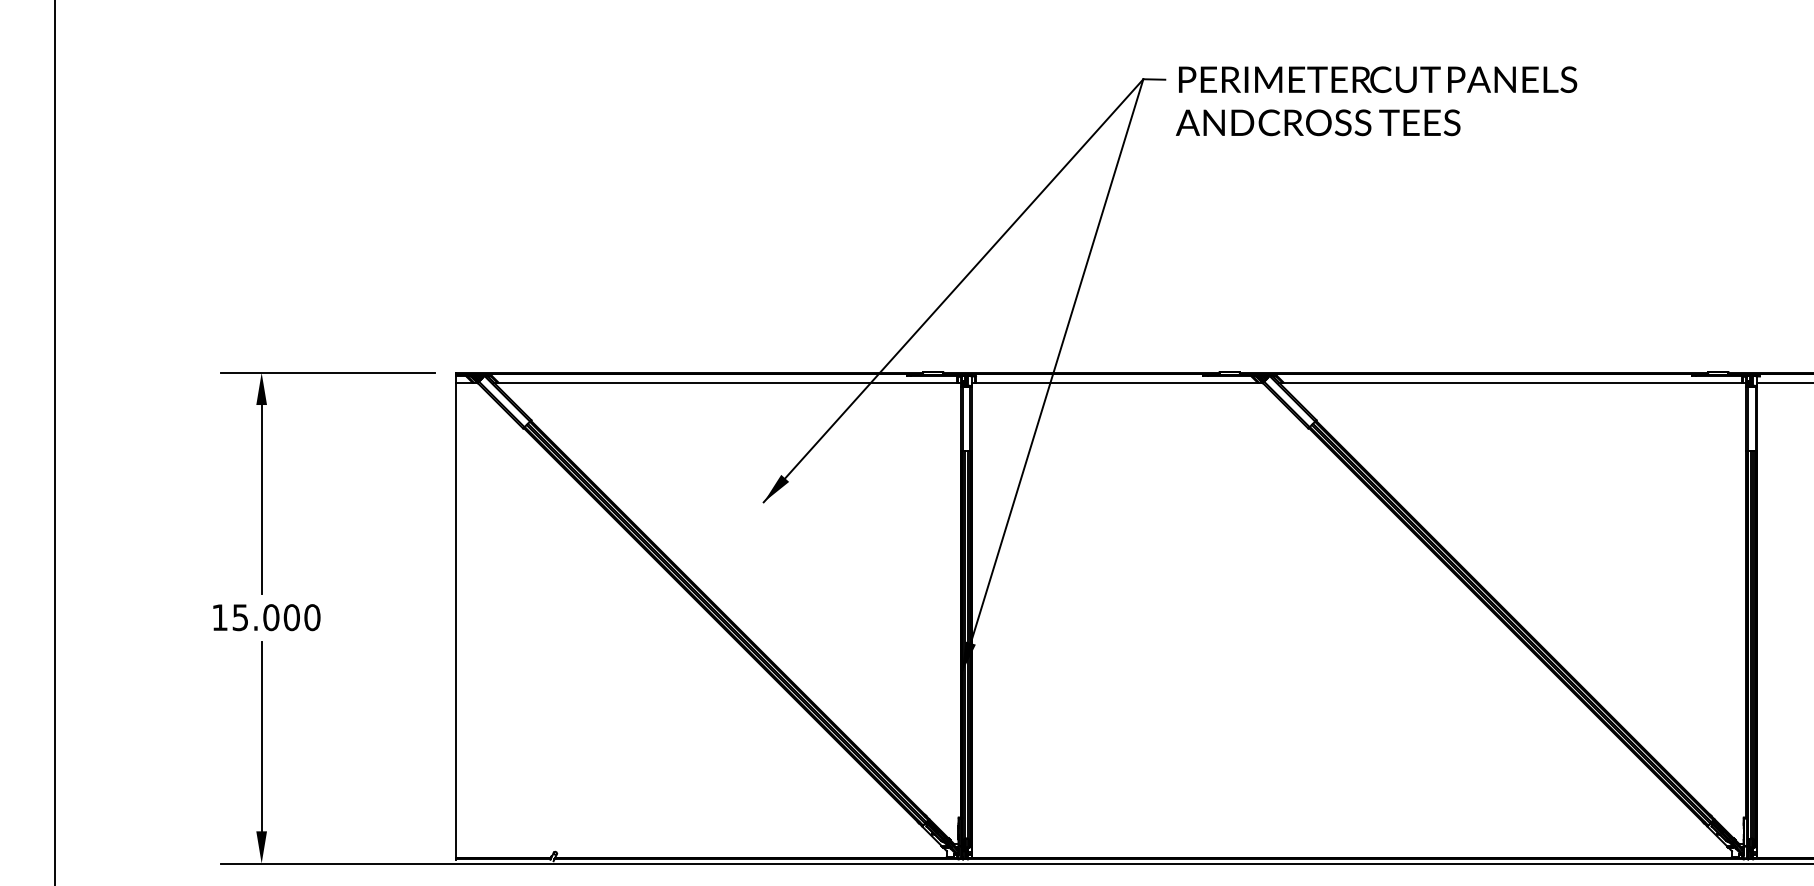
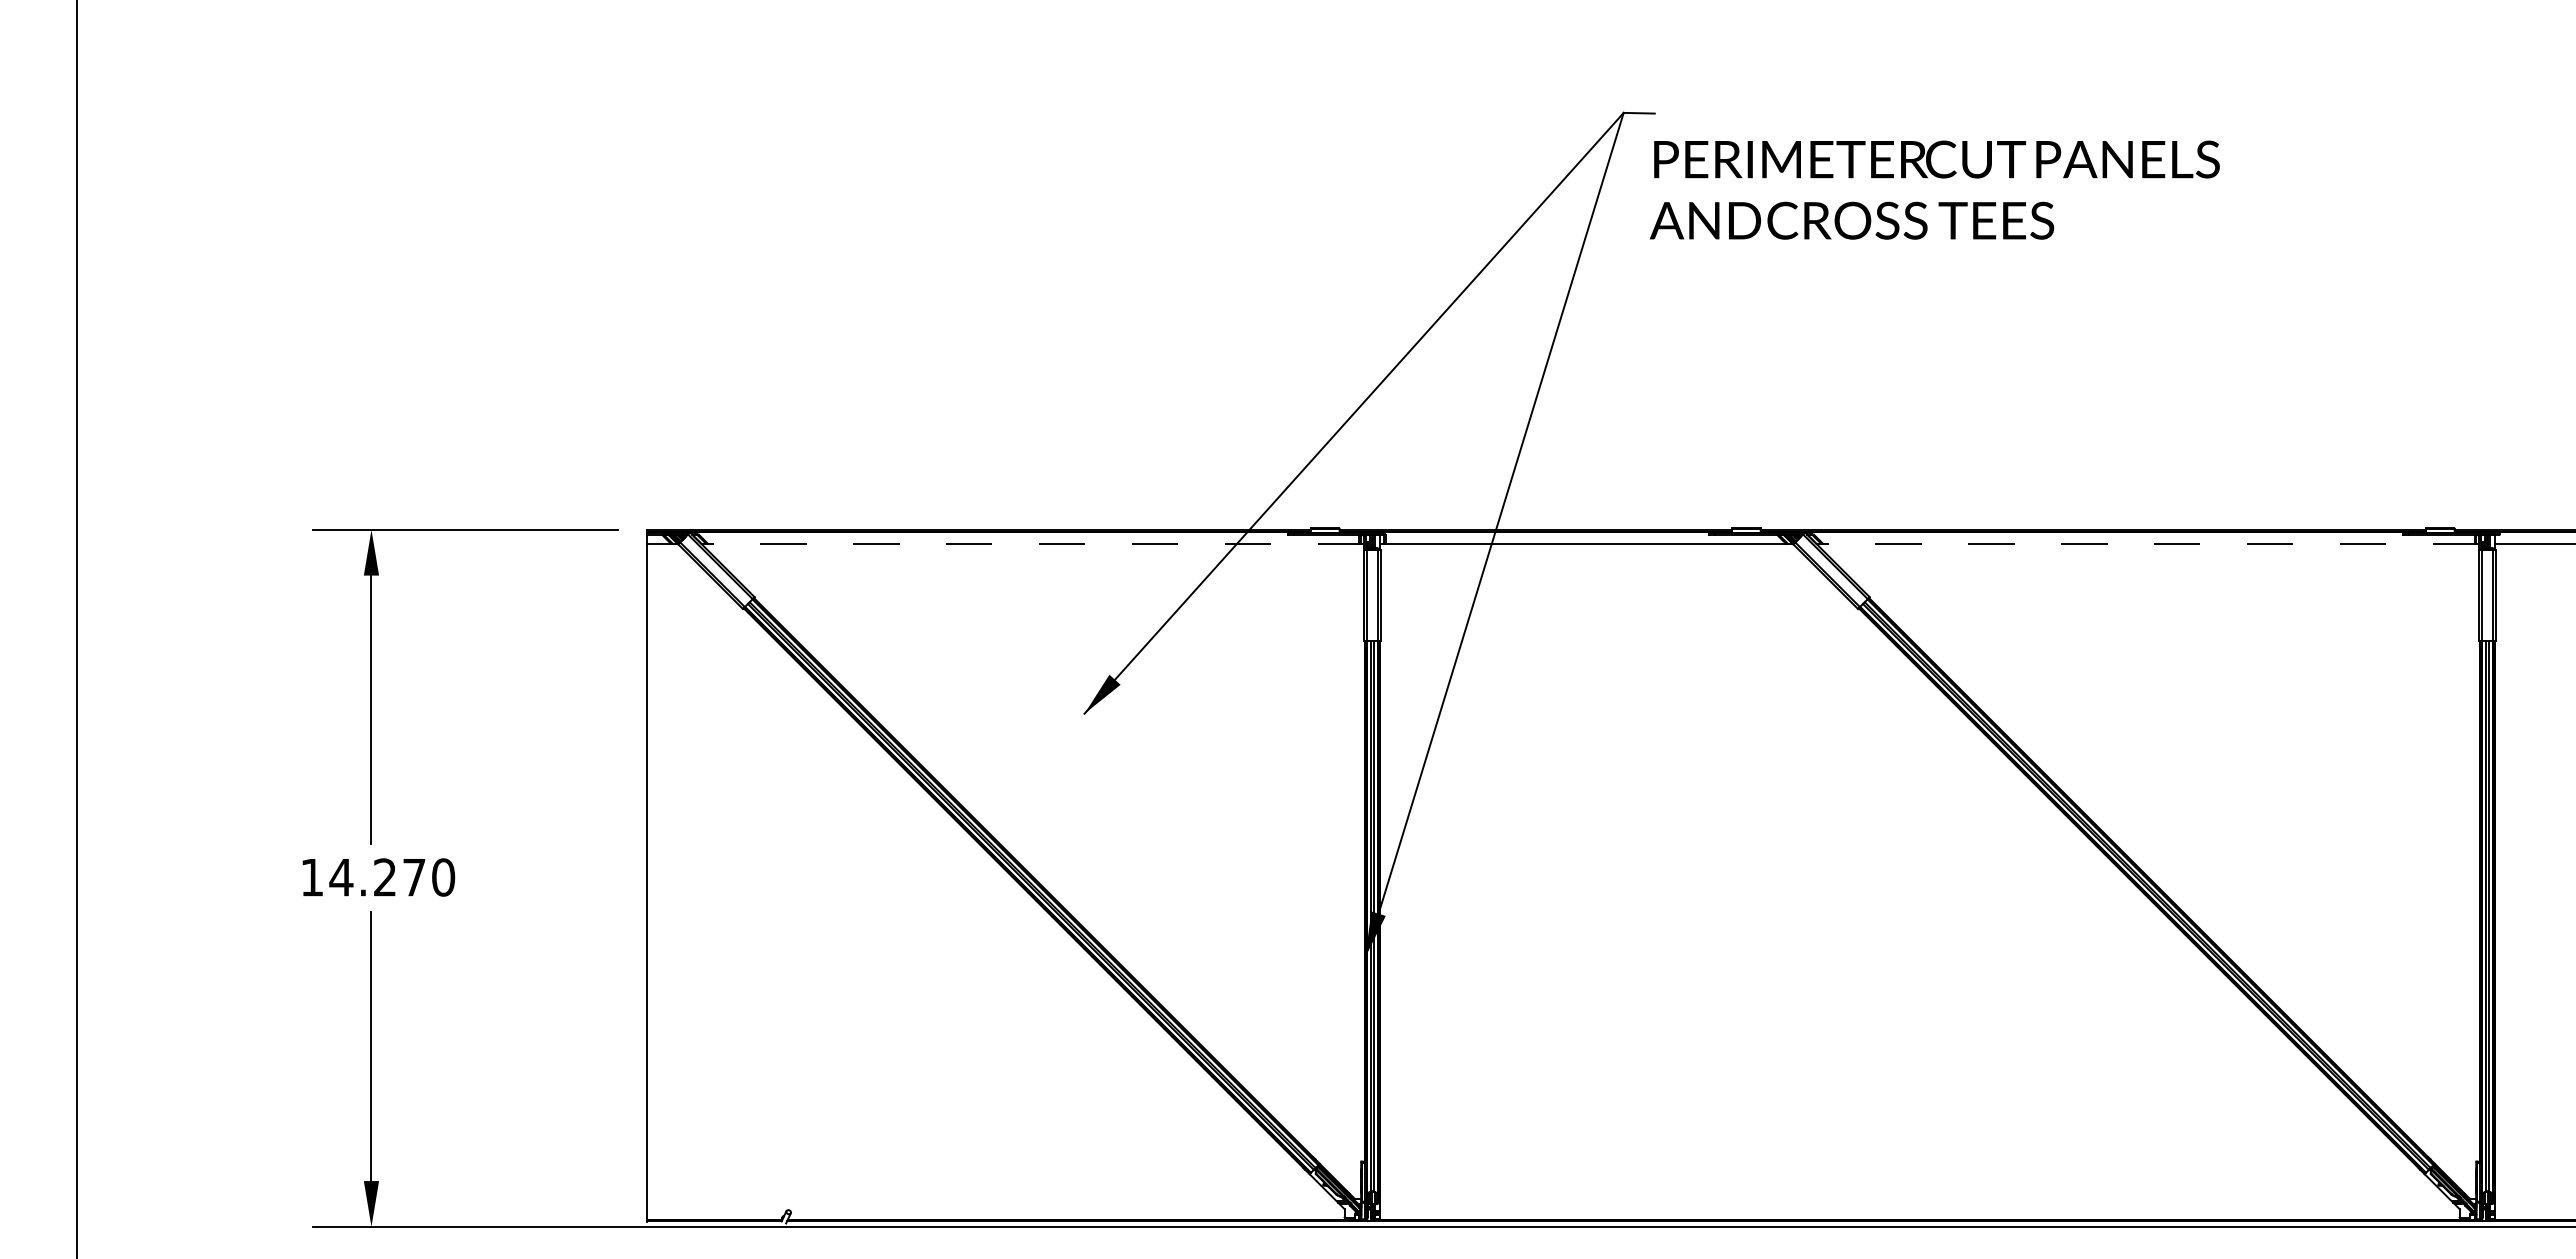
text: (1376, 100) -> (1934, 189), moved
line: (727, 382) -> (1032, 543), solid -> dashed
line: (1512, 382) -> (2147, 543), solid -> dashed
text: (265, 617) -> (377, 877), 15.000 -> 14.270

